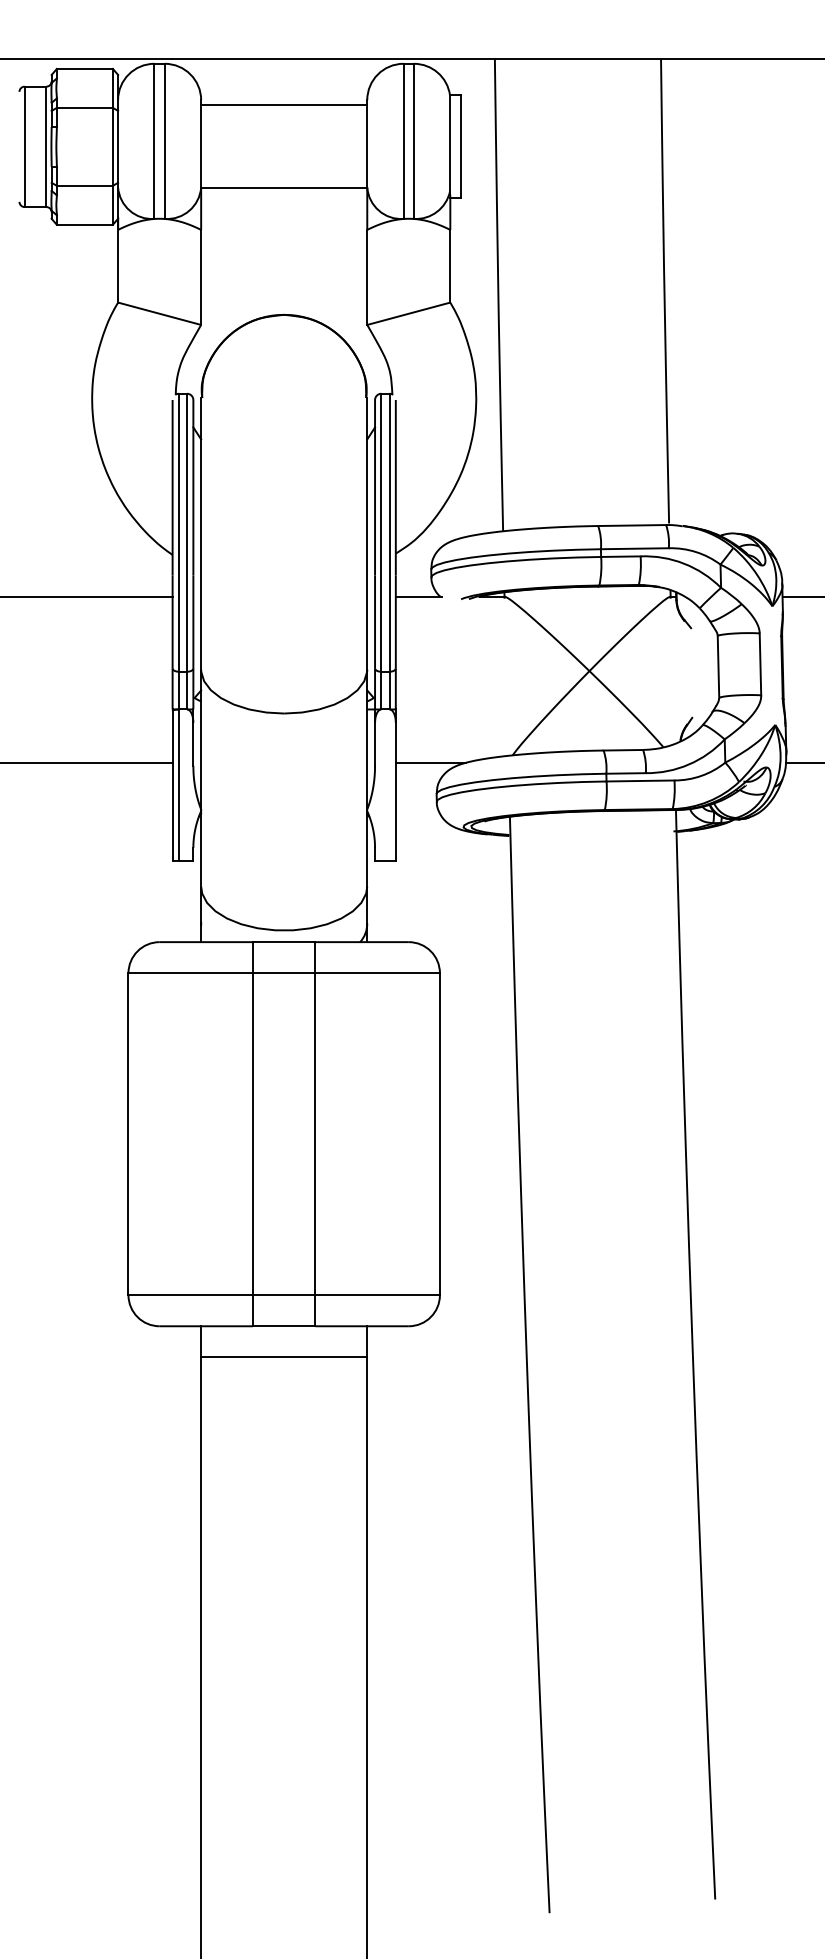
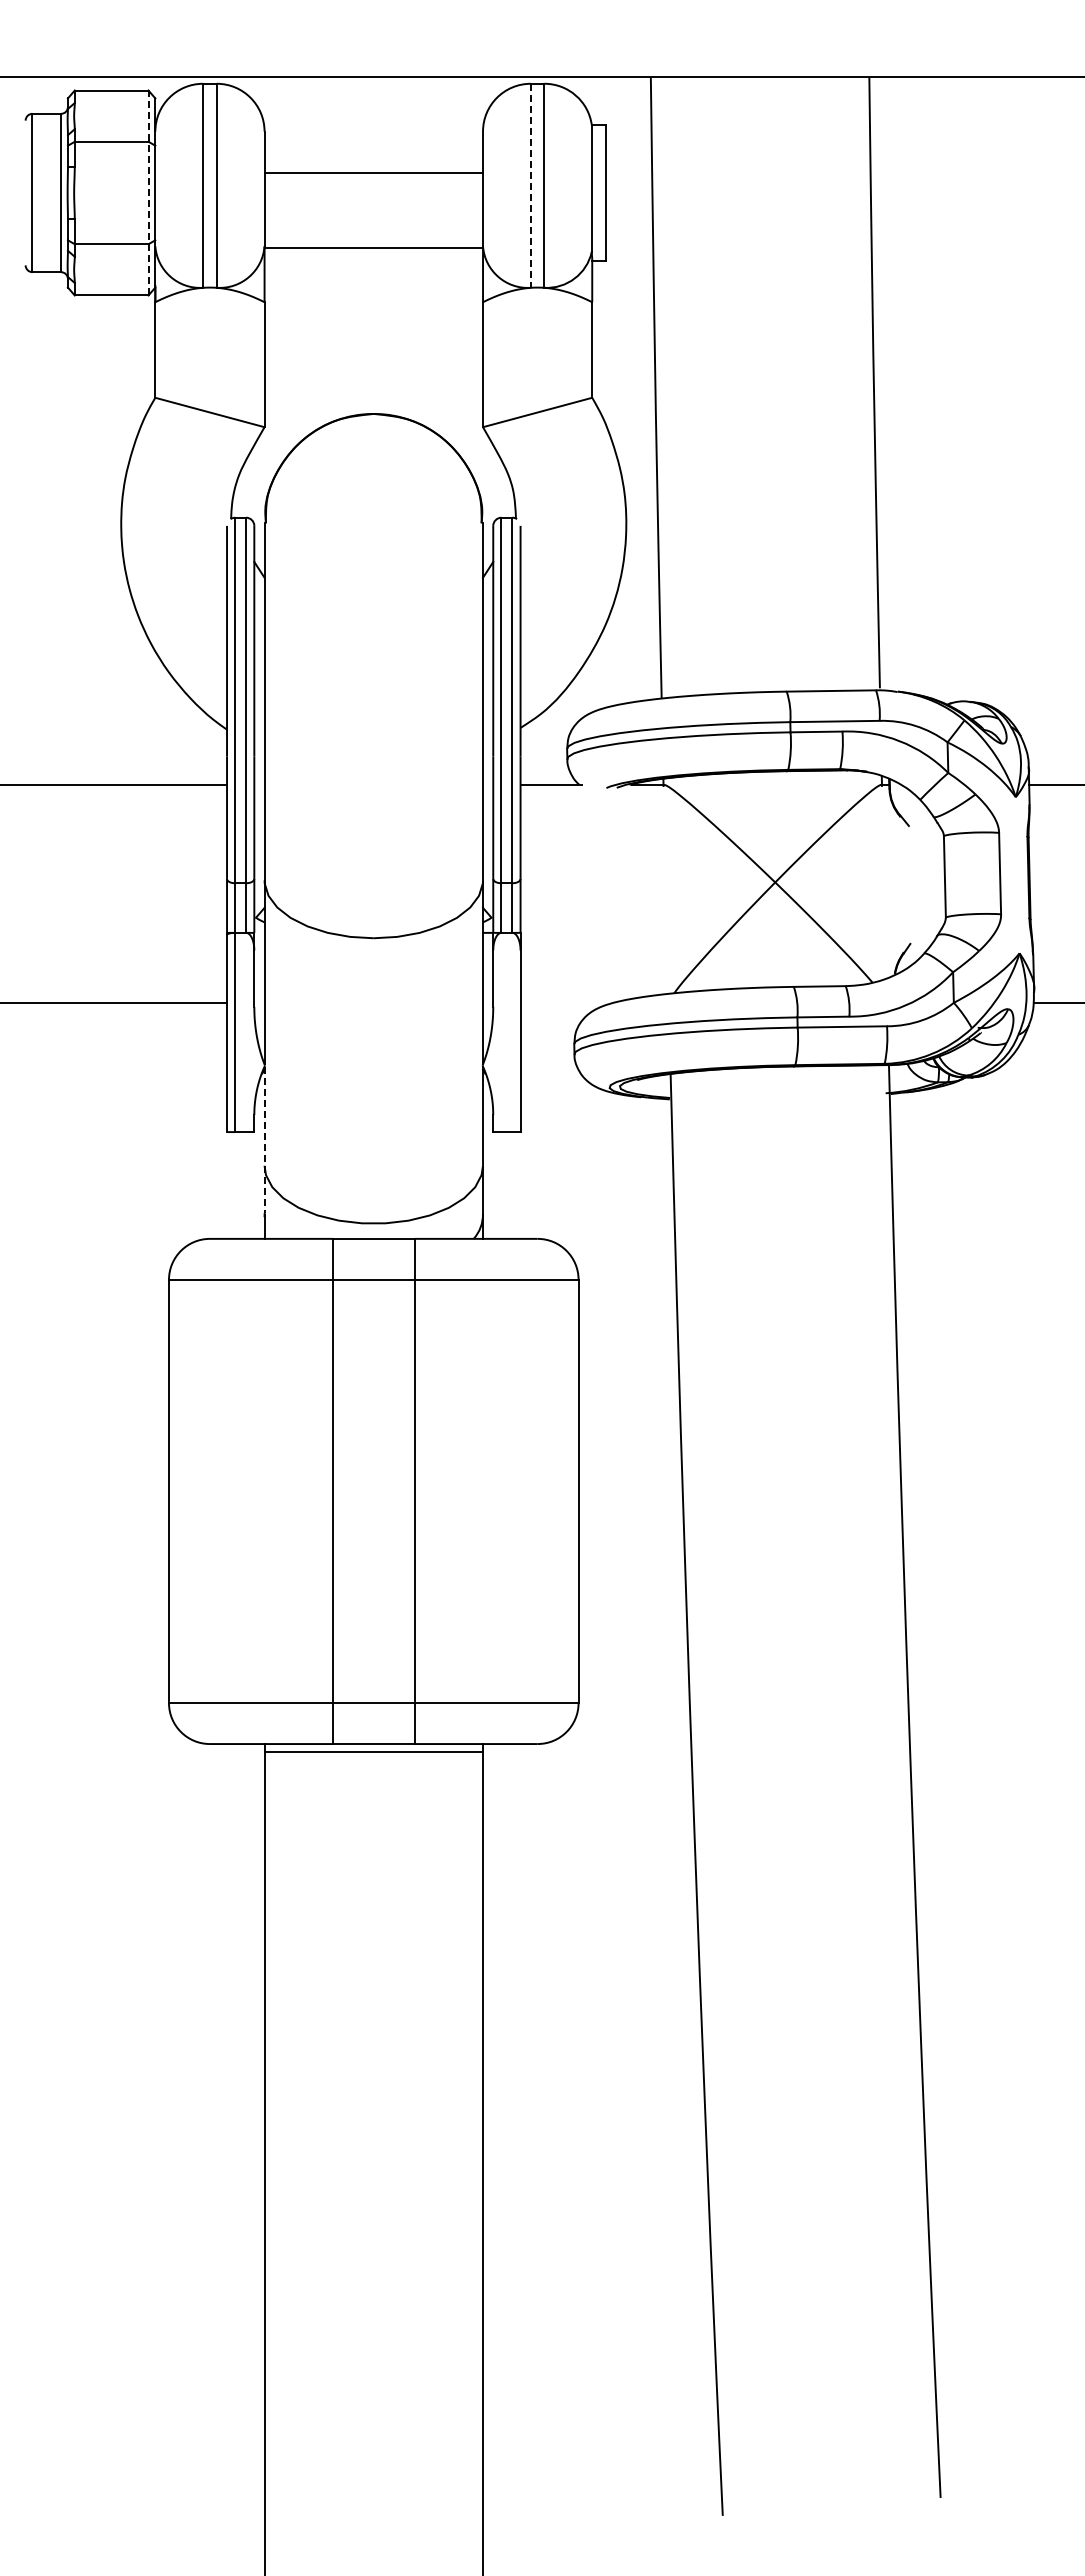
line: (283, 105) -> (373, 173), moved
line: (403, 141) -> (530, 186), solid -> dashed
line: (112, 146) -> (148, 192), solid -> dashed
line: (430, 763) -> (566, 1003), removed
line: (201, 867) -> (264, 1140), solid -> dashed
line: (283, 1357) -> (373, 1752), moved

